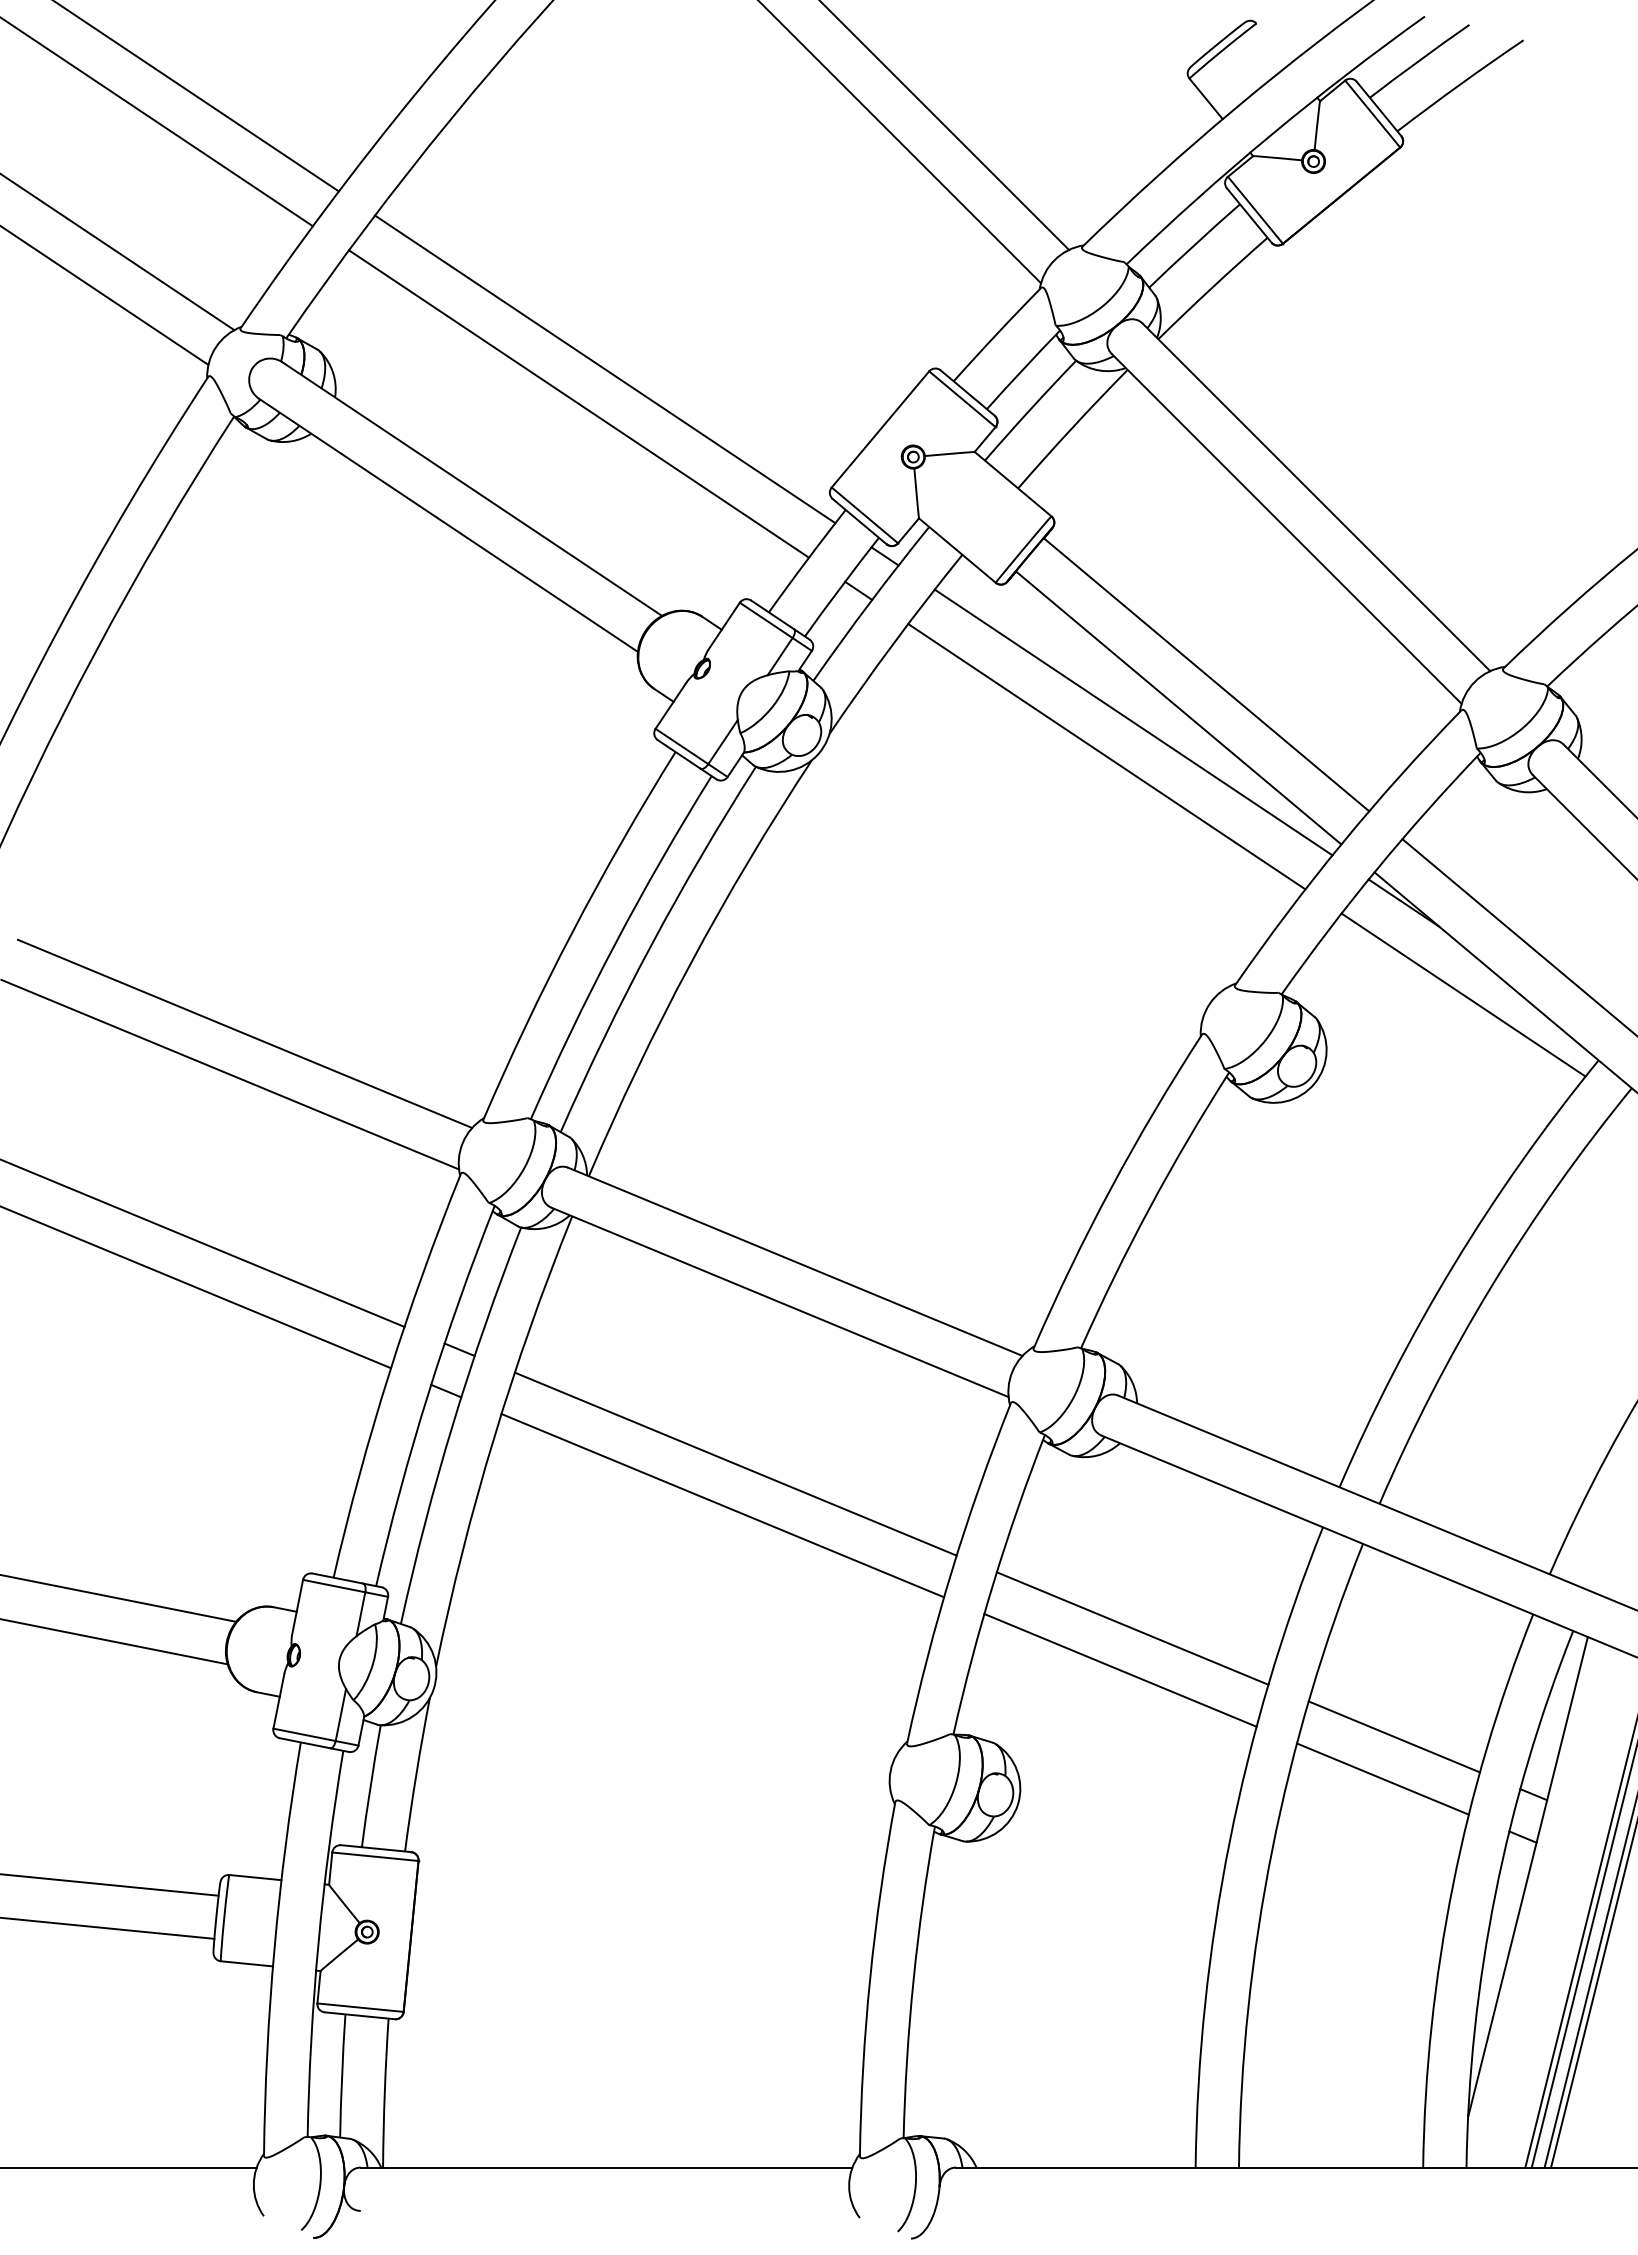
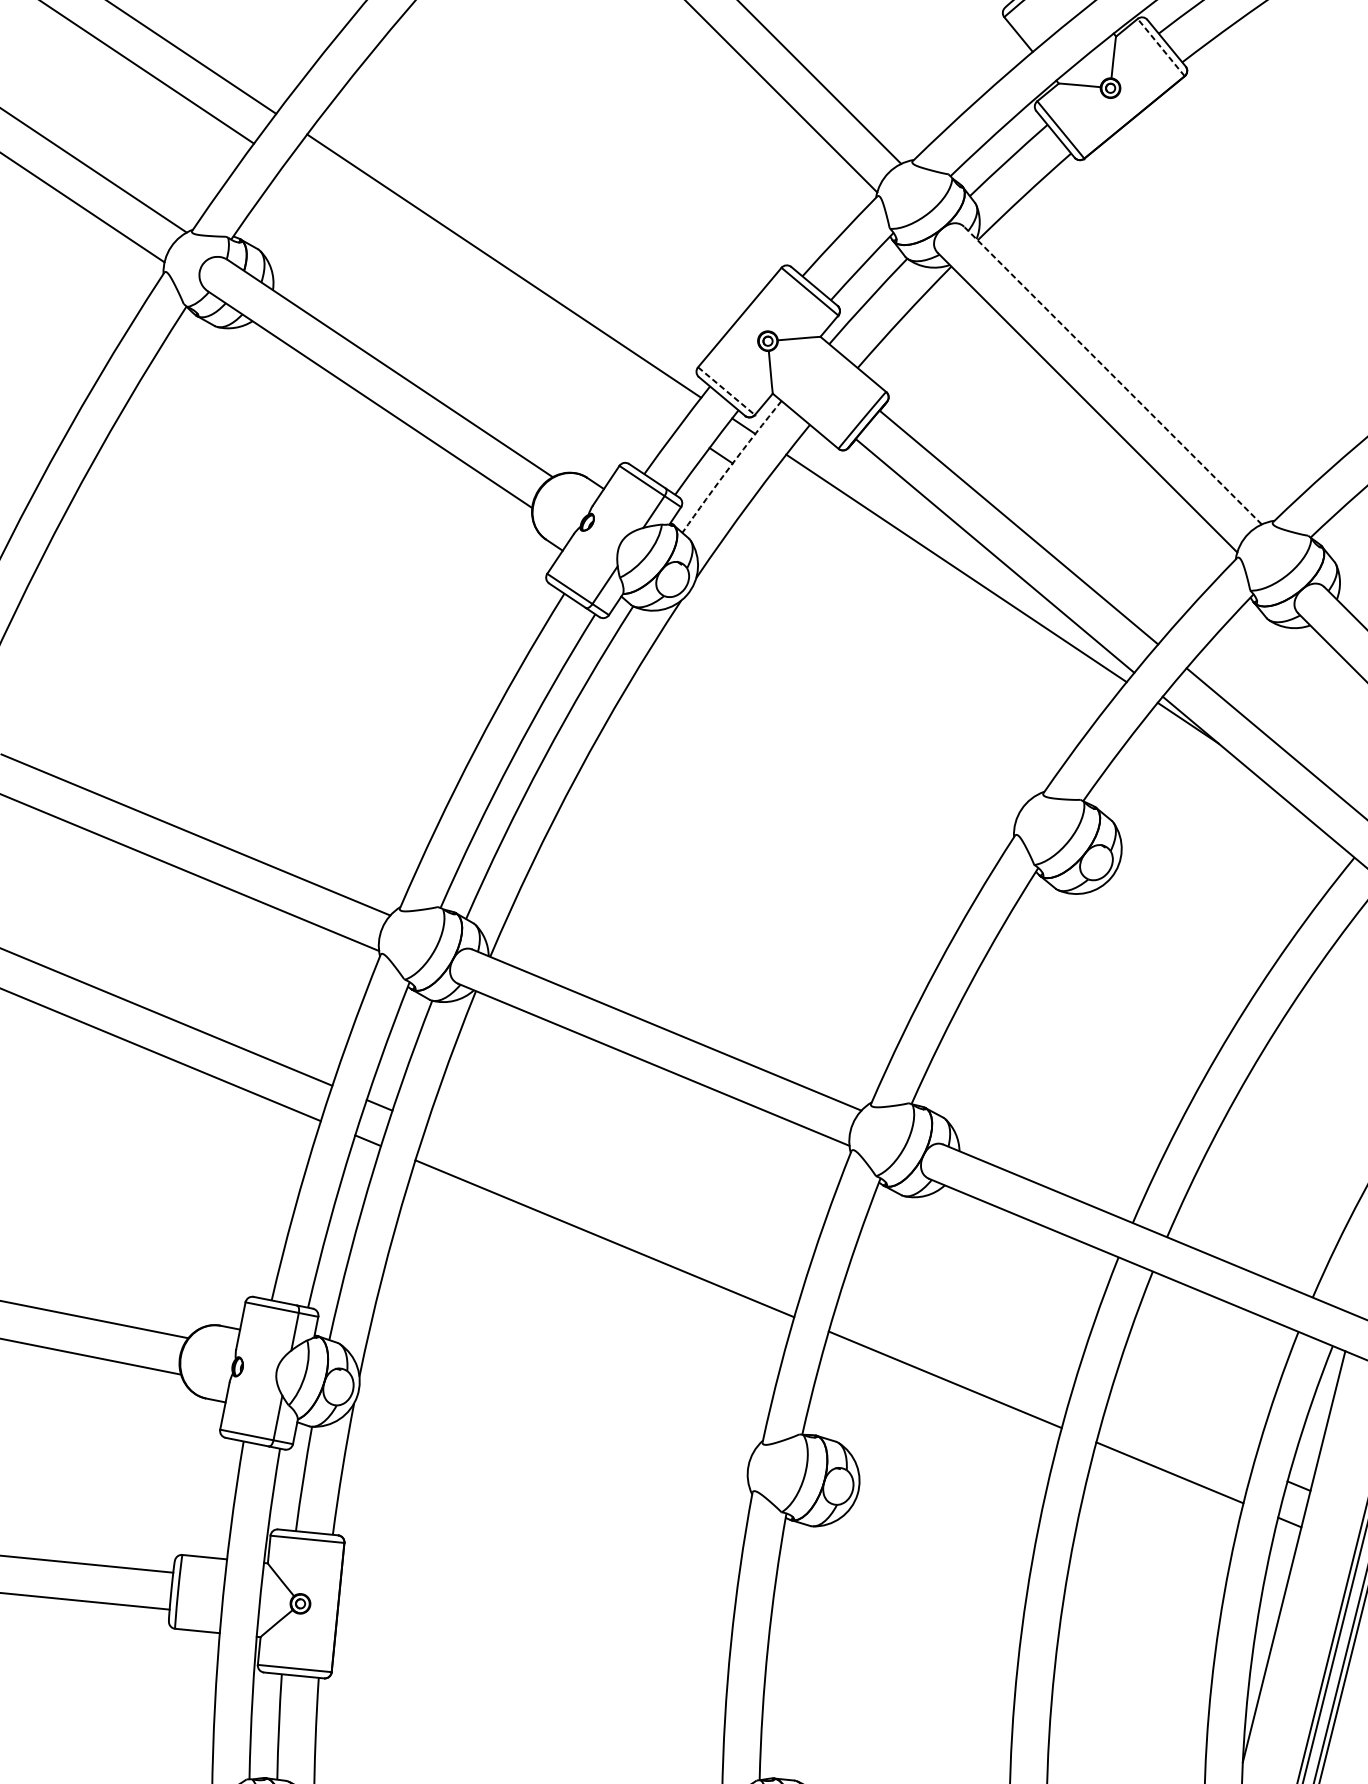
line: (1372, 113) -> (1161, 47), solid -> dashed
line: (579, 403) -> (482, 295), removed
line: (1316, 497) -> (1113, 375), solid -> dashed
line: (865, 515) -> (727, 391), solid -> dashed
arc: (869, 602) -> (730, 465), solid -> dashed
line: (1106, 756) -> (933, 597), removed
line: (1463, 994) -> (1238, 801), removed
line: (735, 1463) -> (615, 1202), removed
line: (1132, 1628) -> (955, 1343), removed
line: (1393, 1736) -> (1178, 1436), removed

